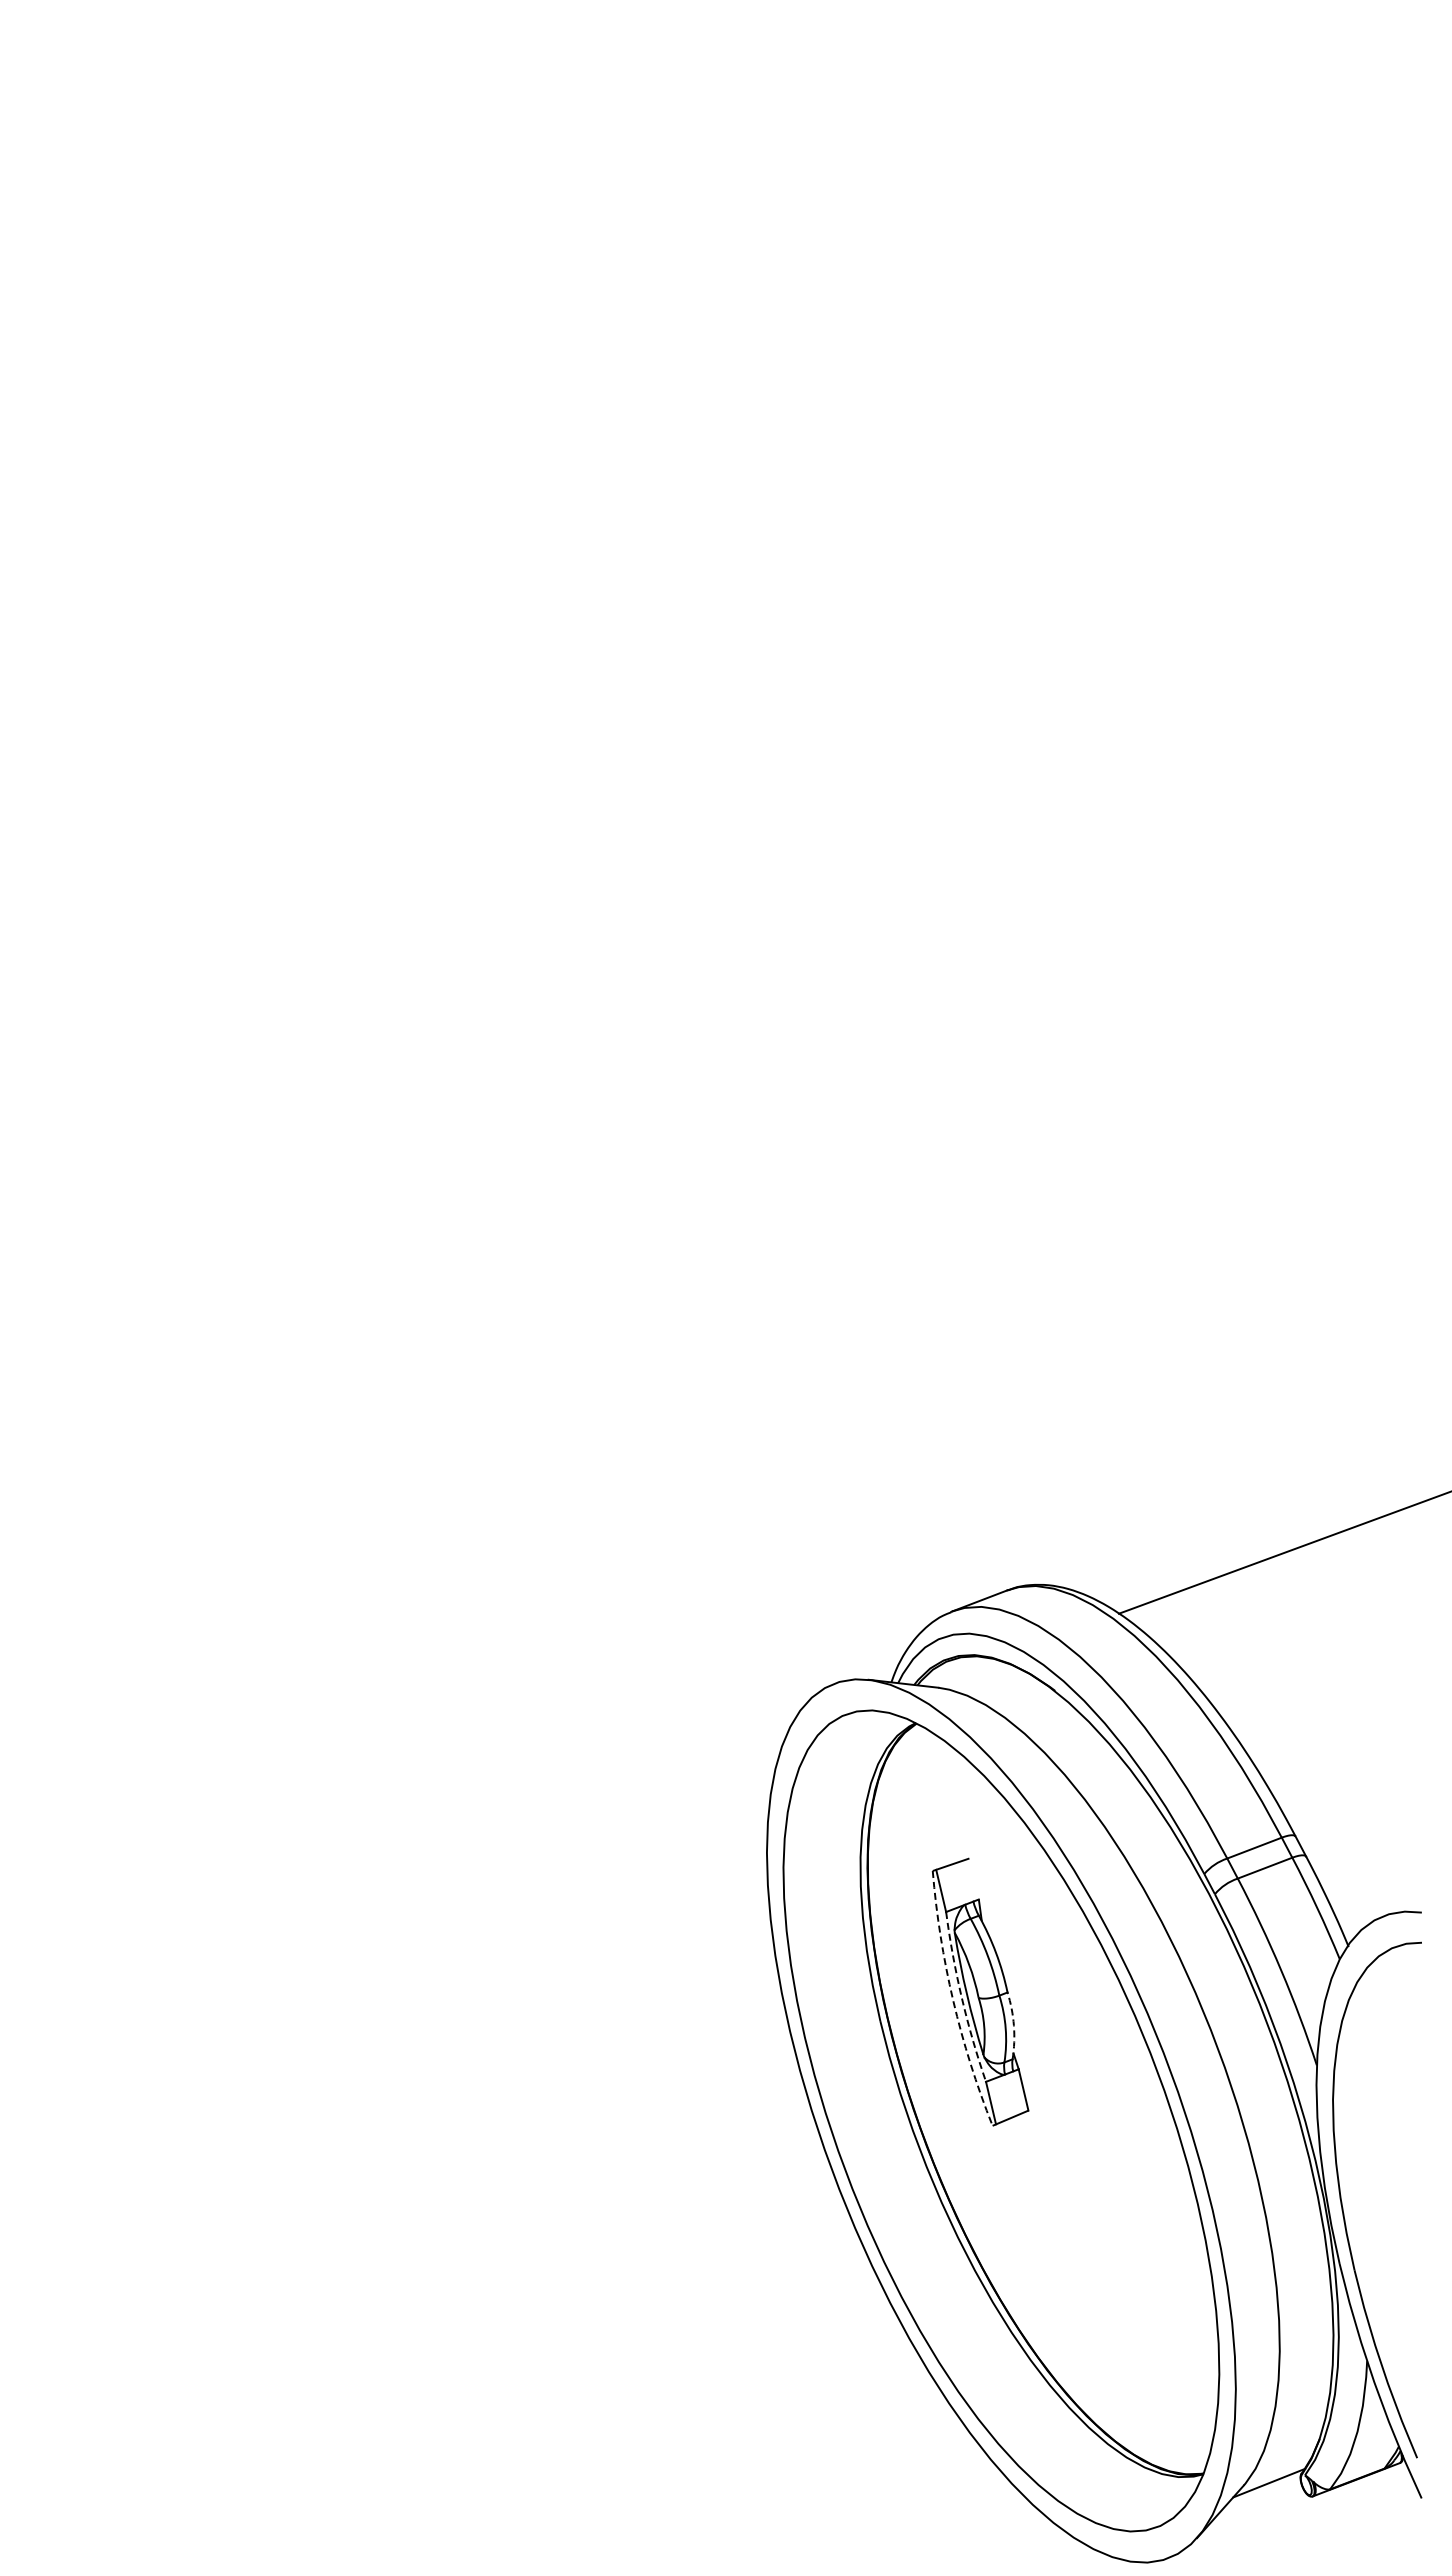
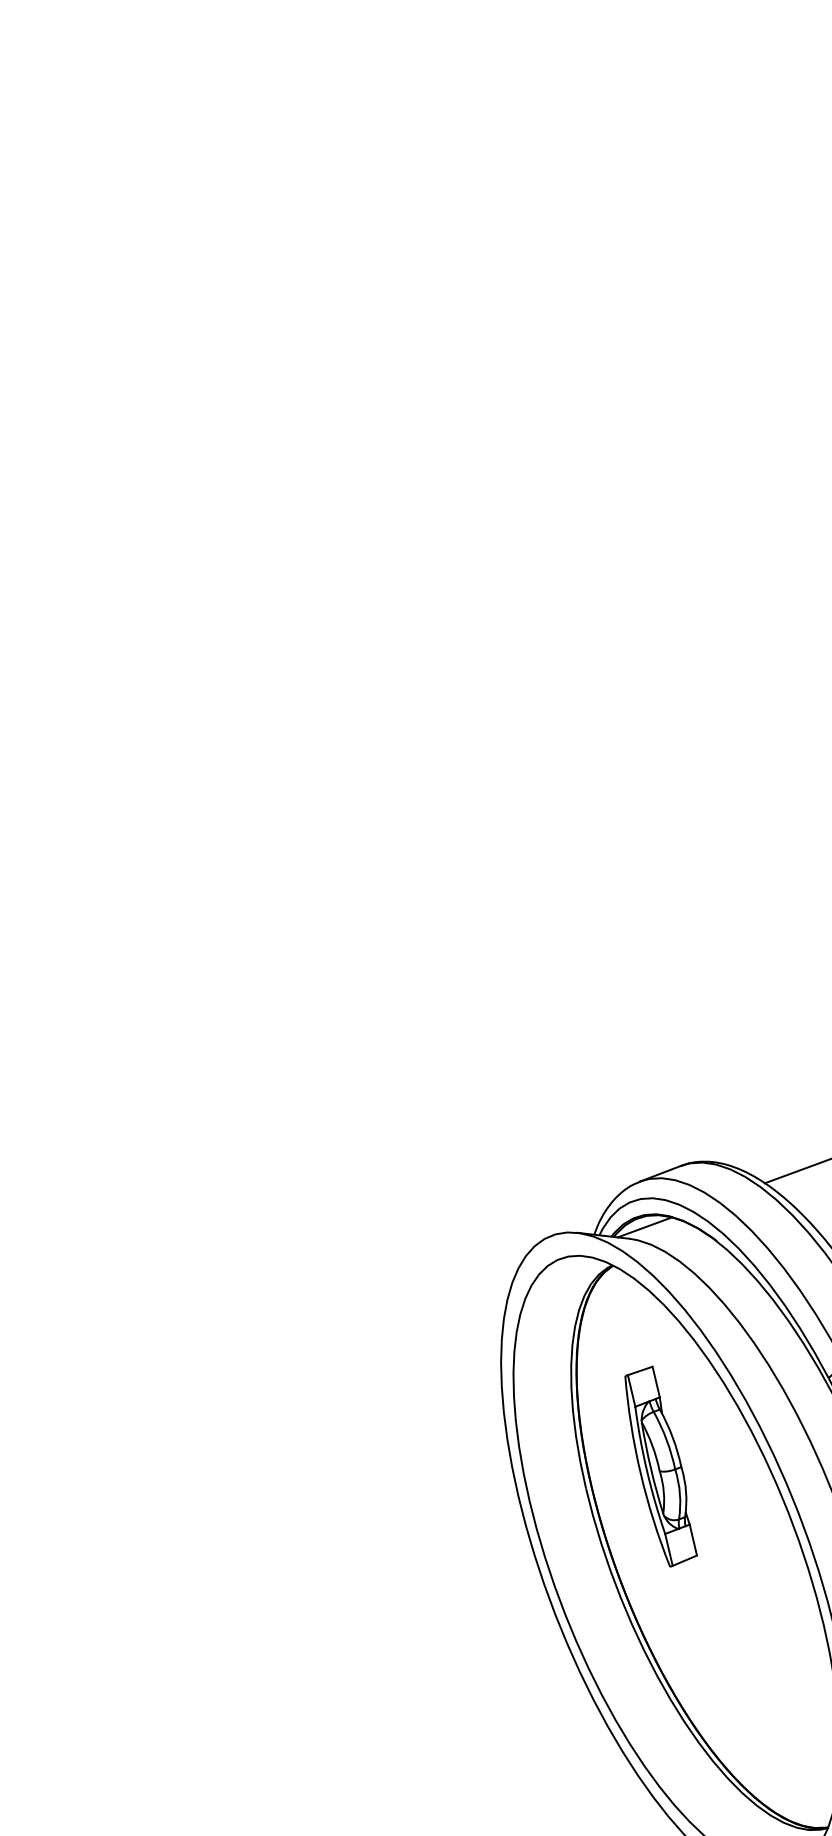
line: (958, 1672) -> (644, 1227), added
line: (973, 1878) -> (655, 1381), added
arc: (961, 1997) -> (646, 1470), dashed -> solid
arc: (953, 2000) -> (640, 1473), dashed -> solid
arc: (1013, 2025) -> (685, 1491), dashed -> solid

